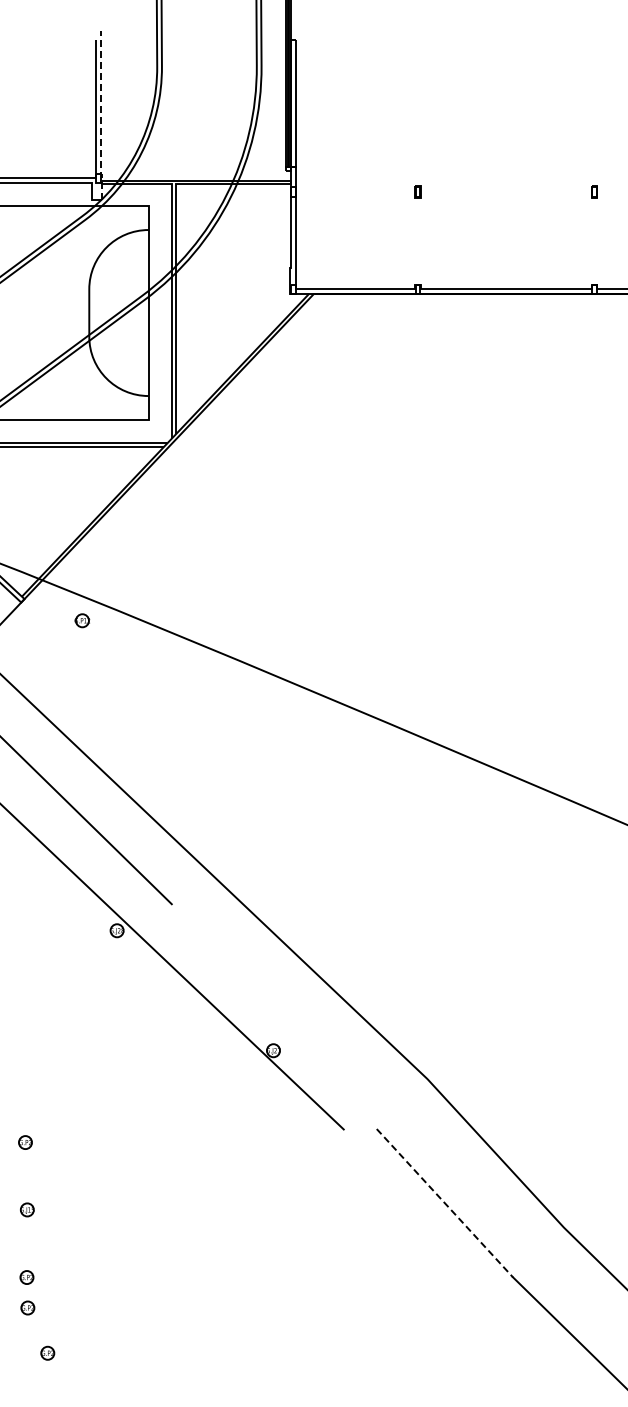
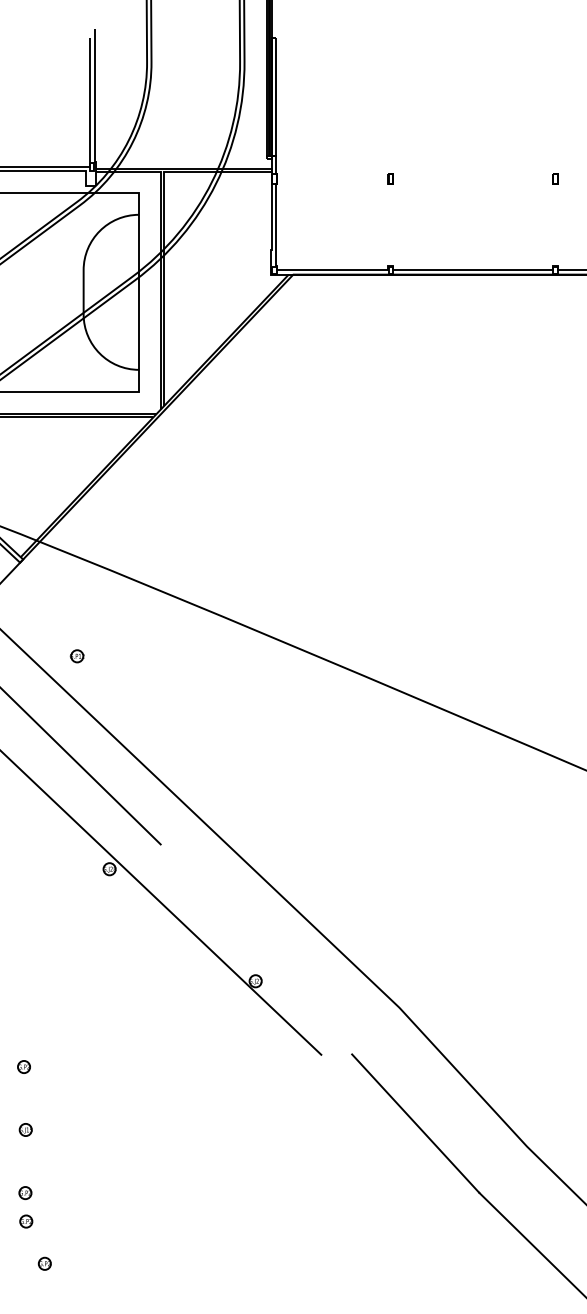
line: (101, 117) -> (95, 109), dashed -> solid
part: (82, 620) -> (77, 656), moved
line: (444, 1203) -> (415, 1123), dashed -> solid

